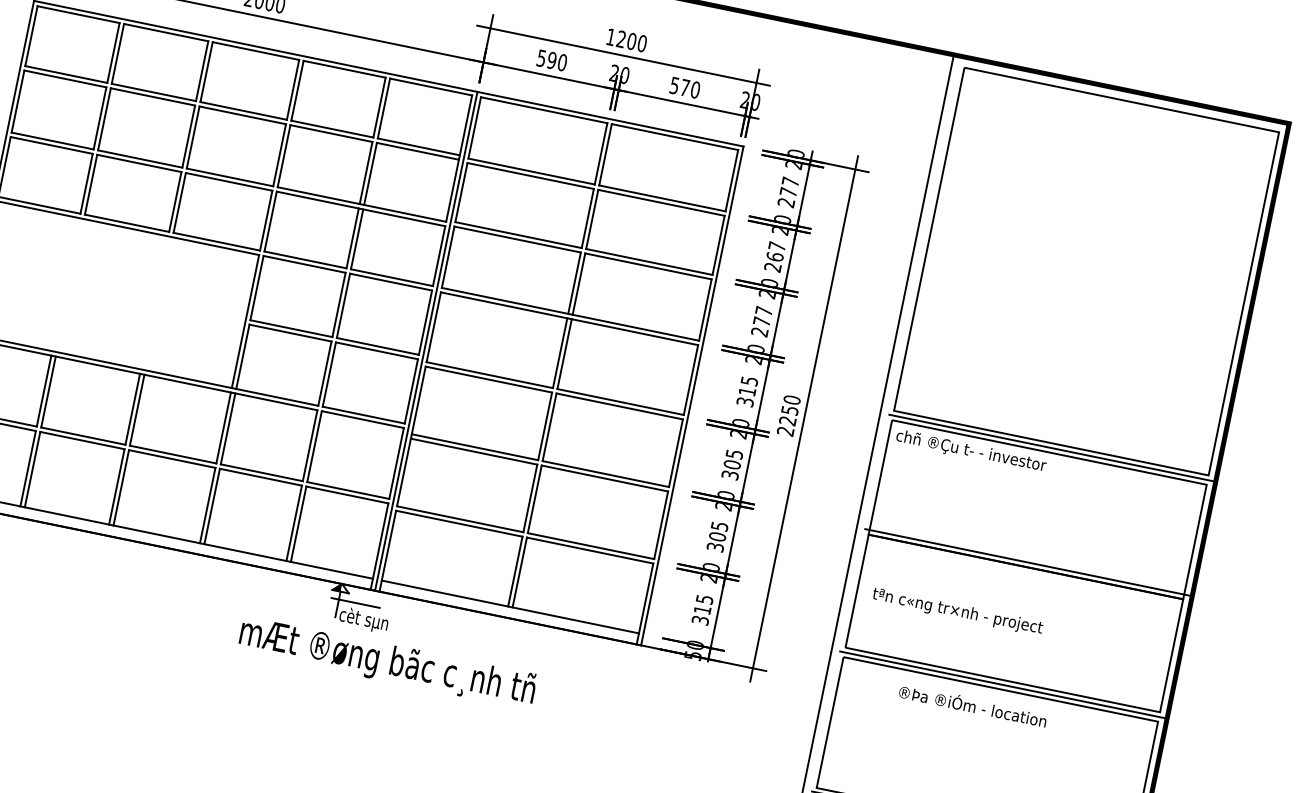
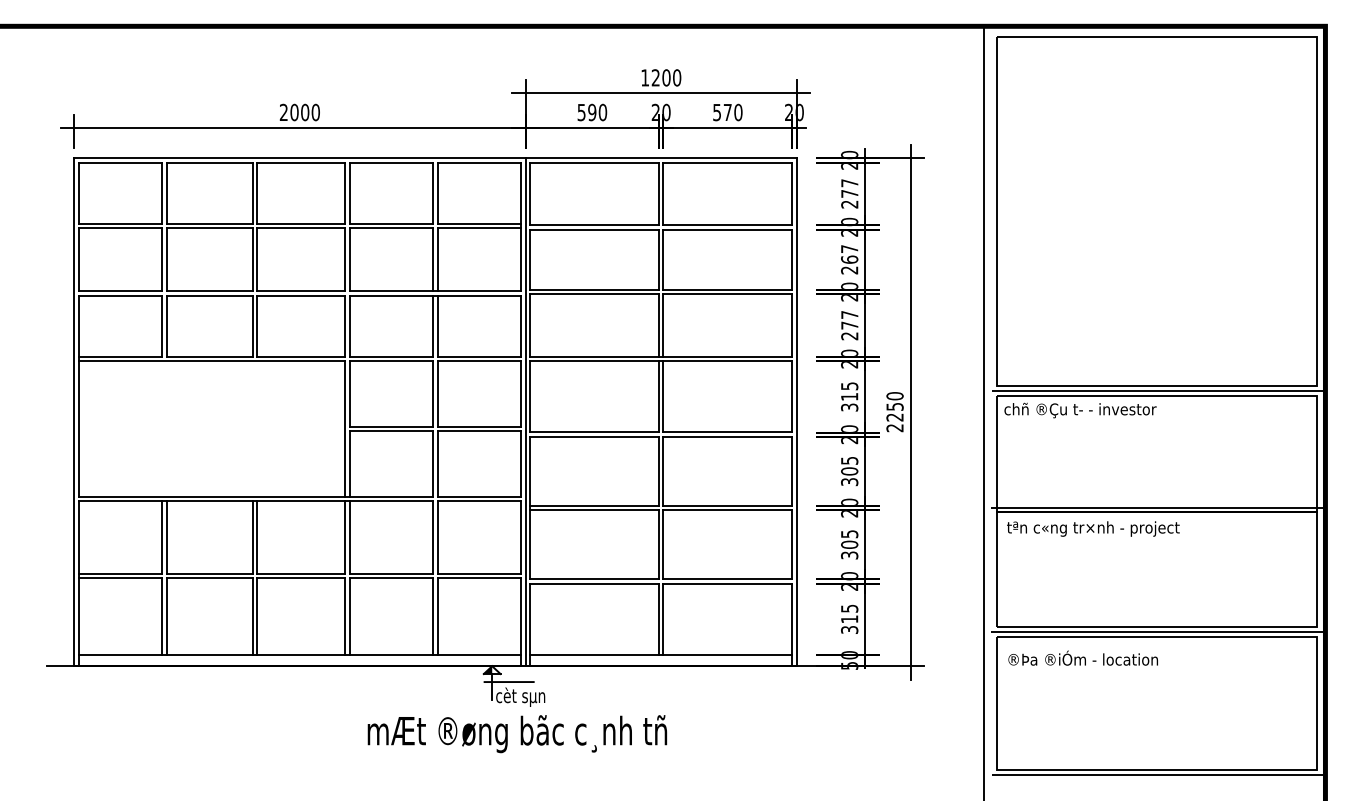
text: (957, 611) -> (1093, 528), moved
text: (387, 663) -> (517, 734), moved
text: (972, 704) -> (1082, 657), moved

